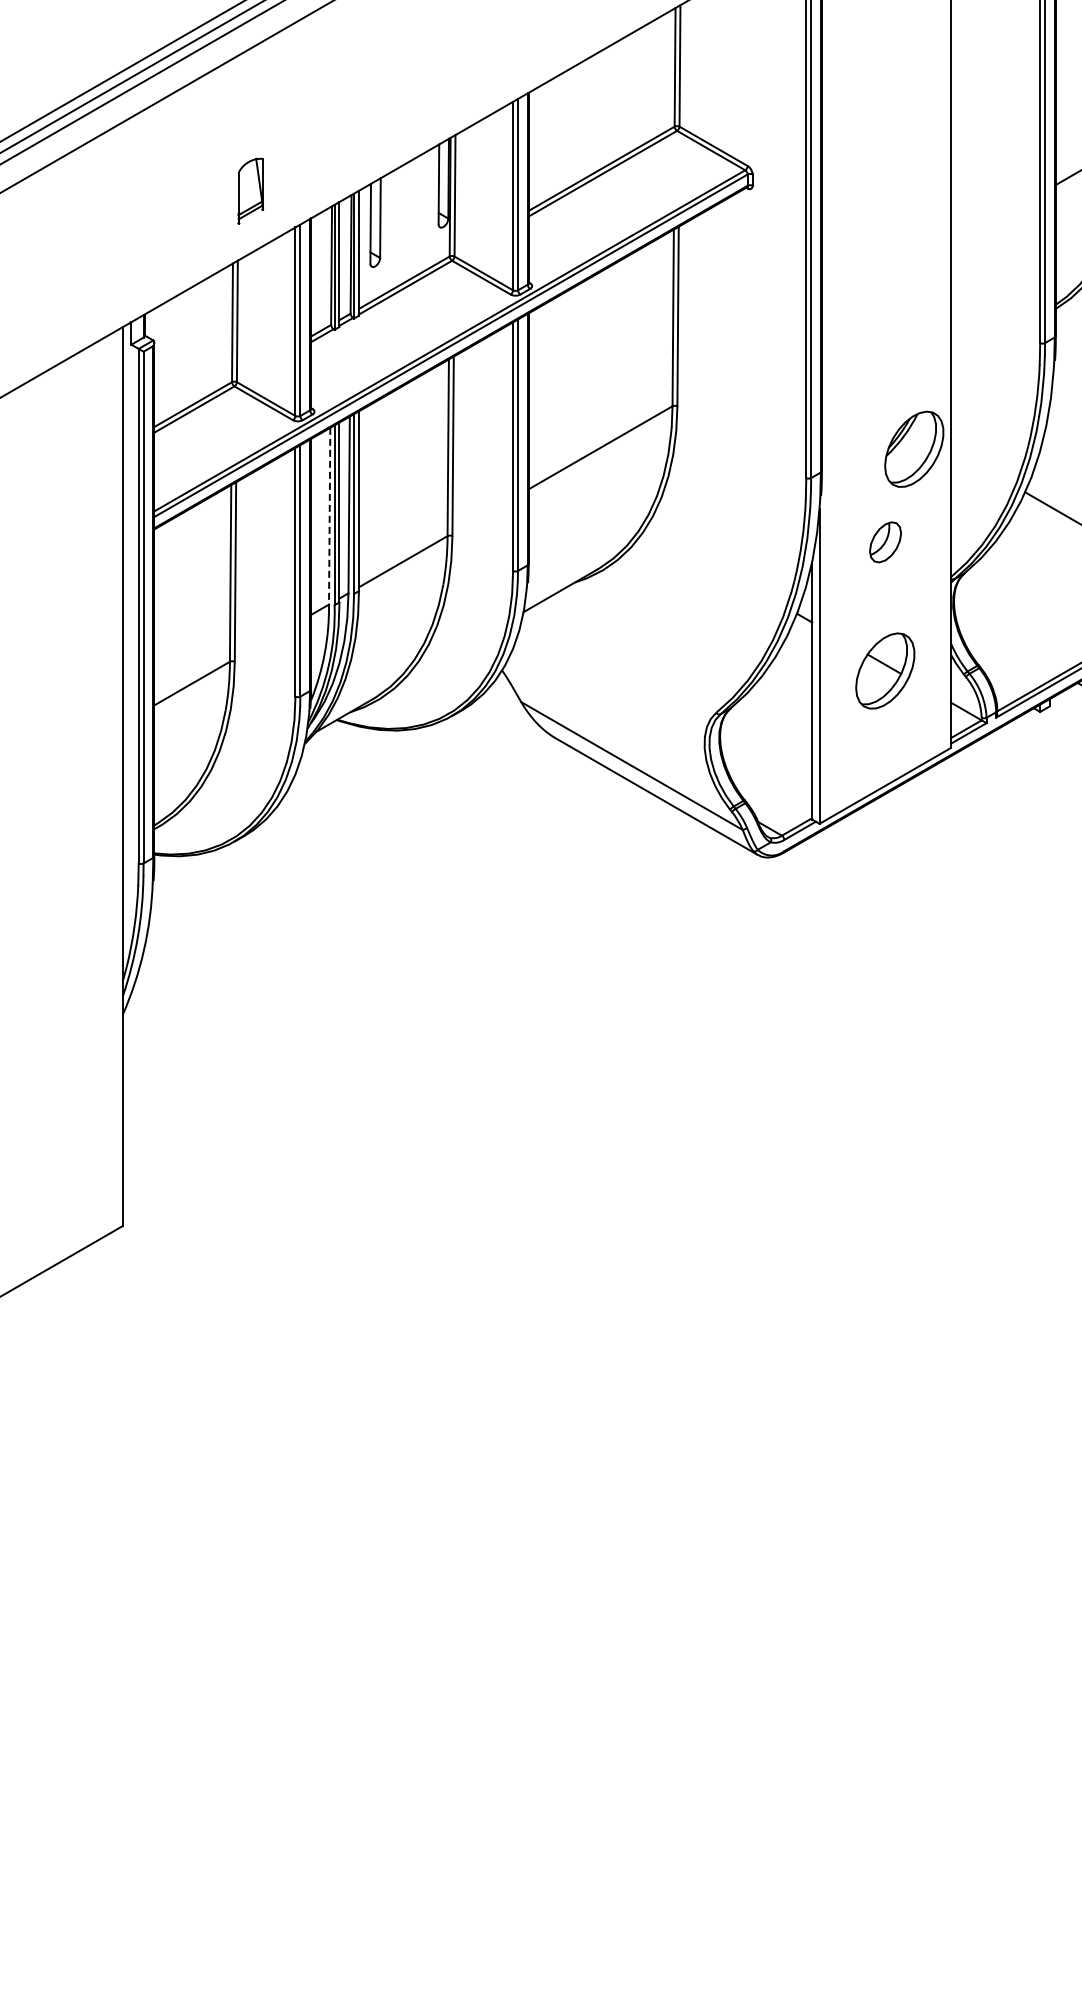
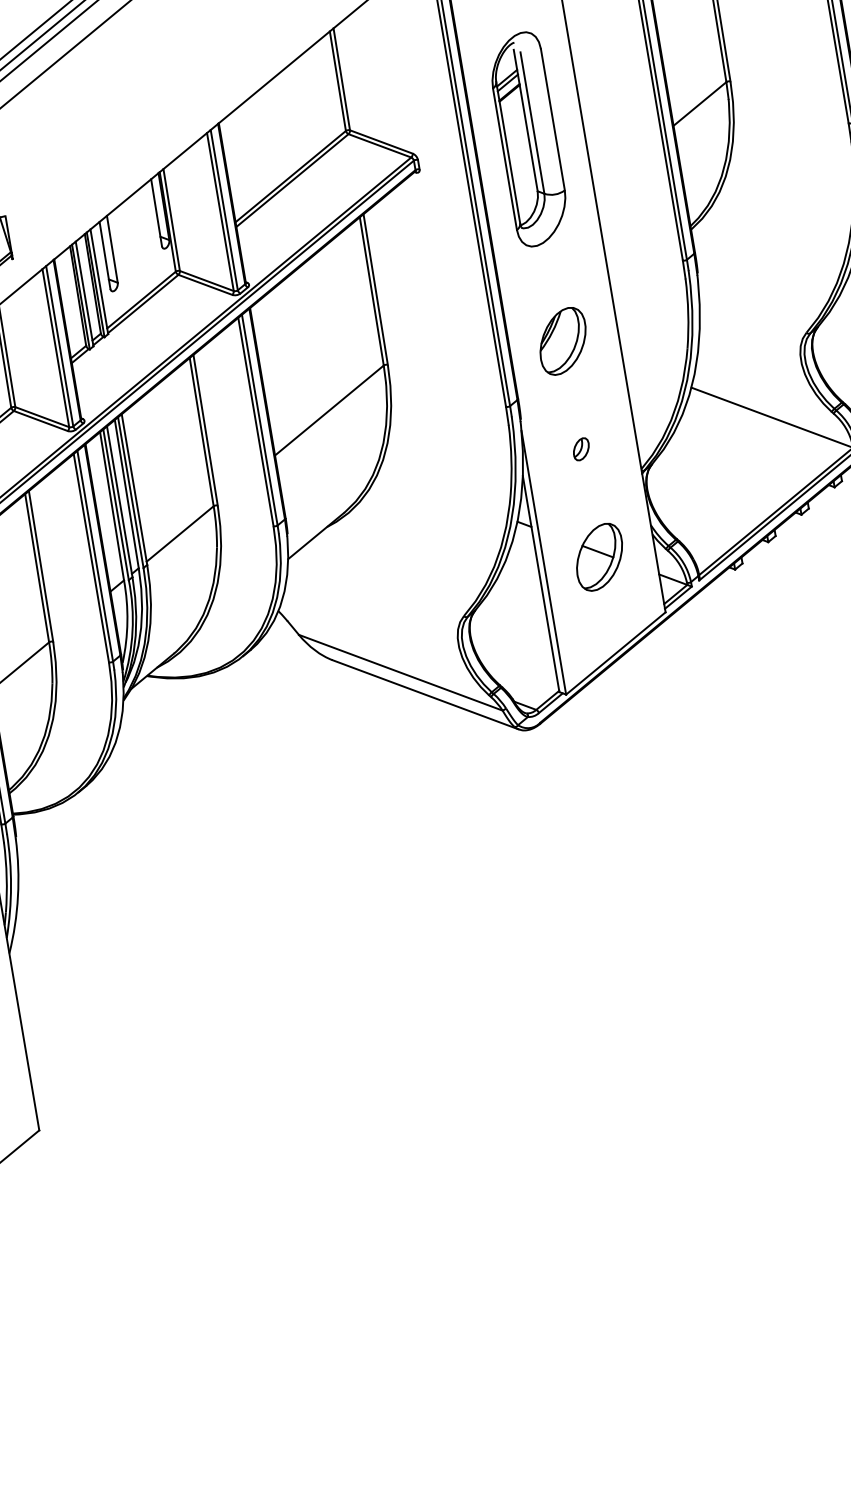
part: (884, 172) -> (528, 139), added
part: (914, 448) -> (563, 340), moved
line: (329, 516) -> (111, 506), dashed -> solid
part: (884, 541) -> (580, 448), size x0.62

